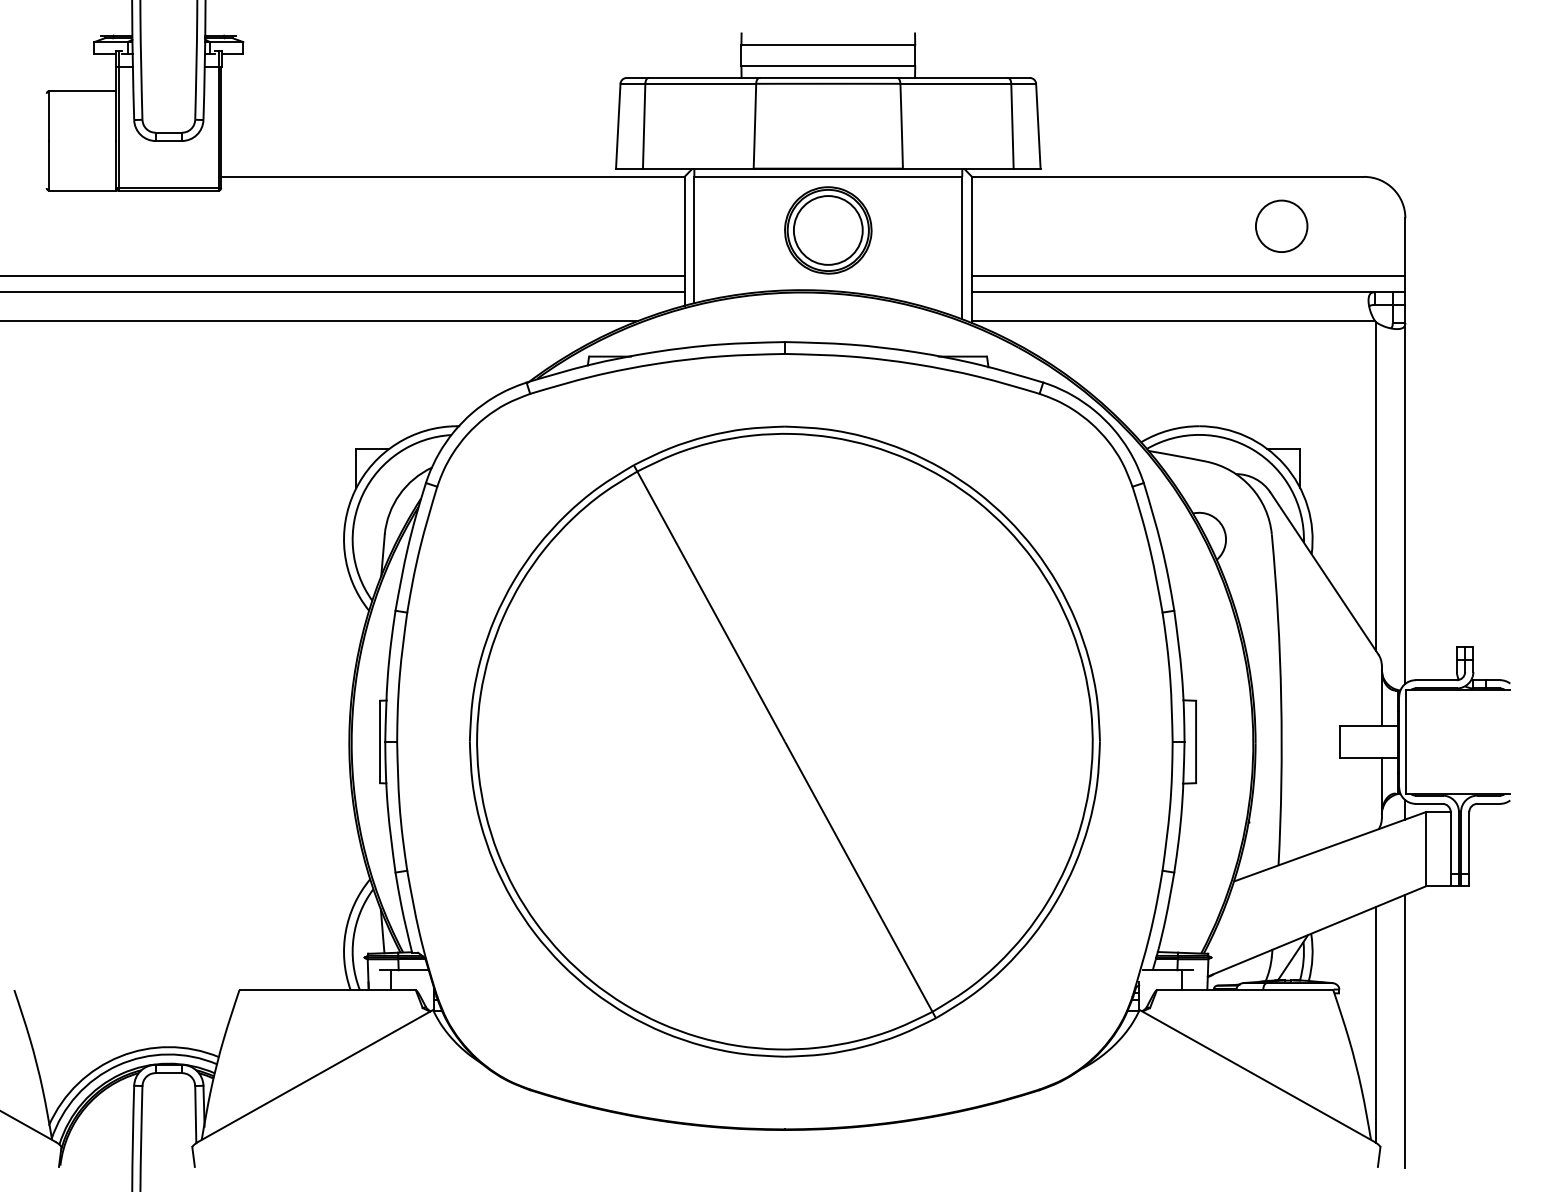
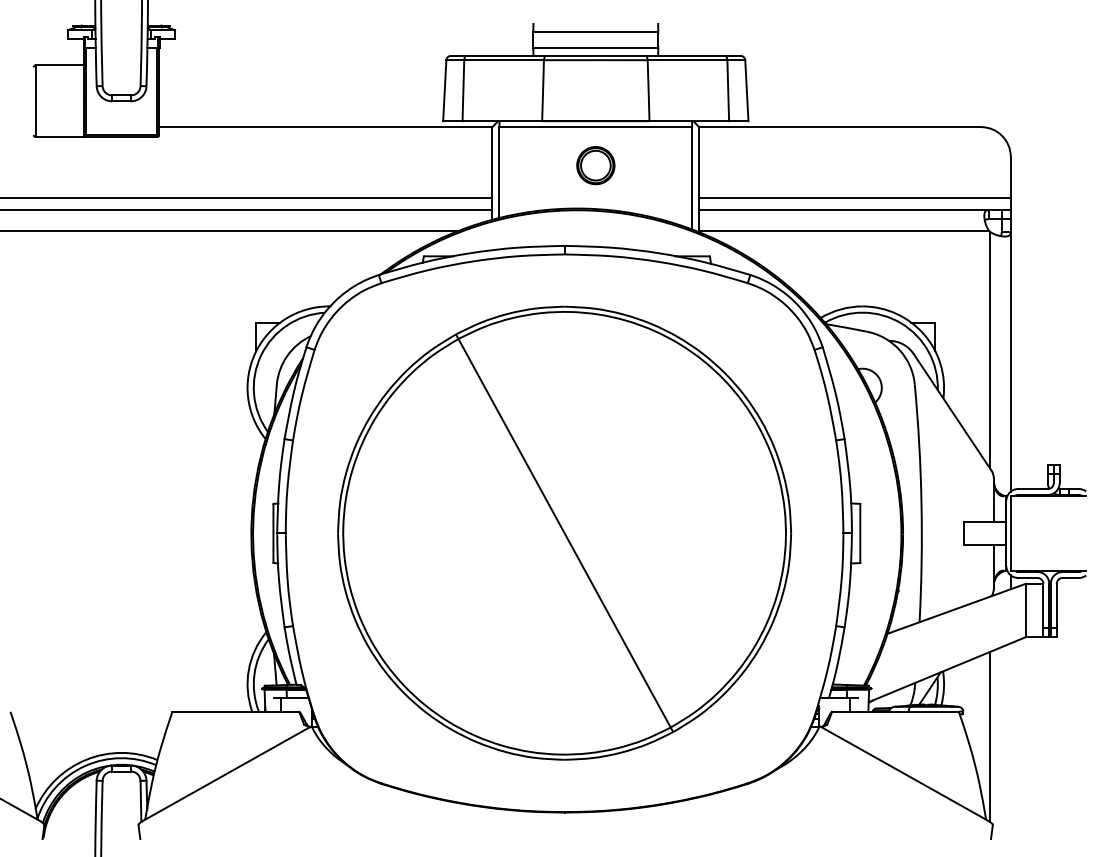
circle: (1281, 225) -> (921, 162), removed
part: (828, 230) -> (595, 165), size x0.6
line: (1405, 1031) -> (1010, 741), removed

